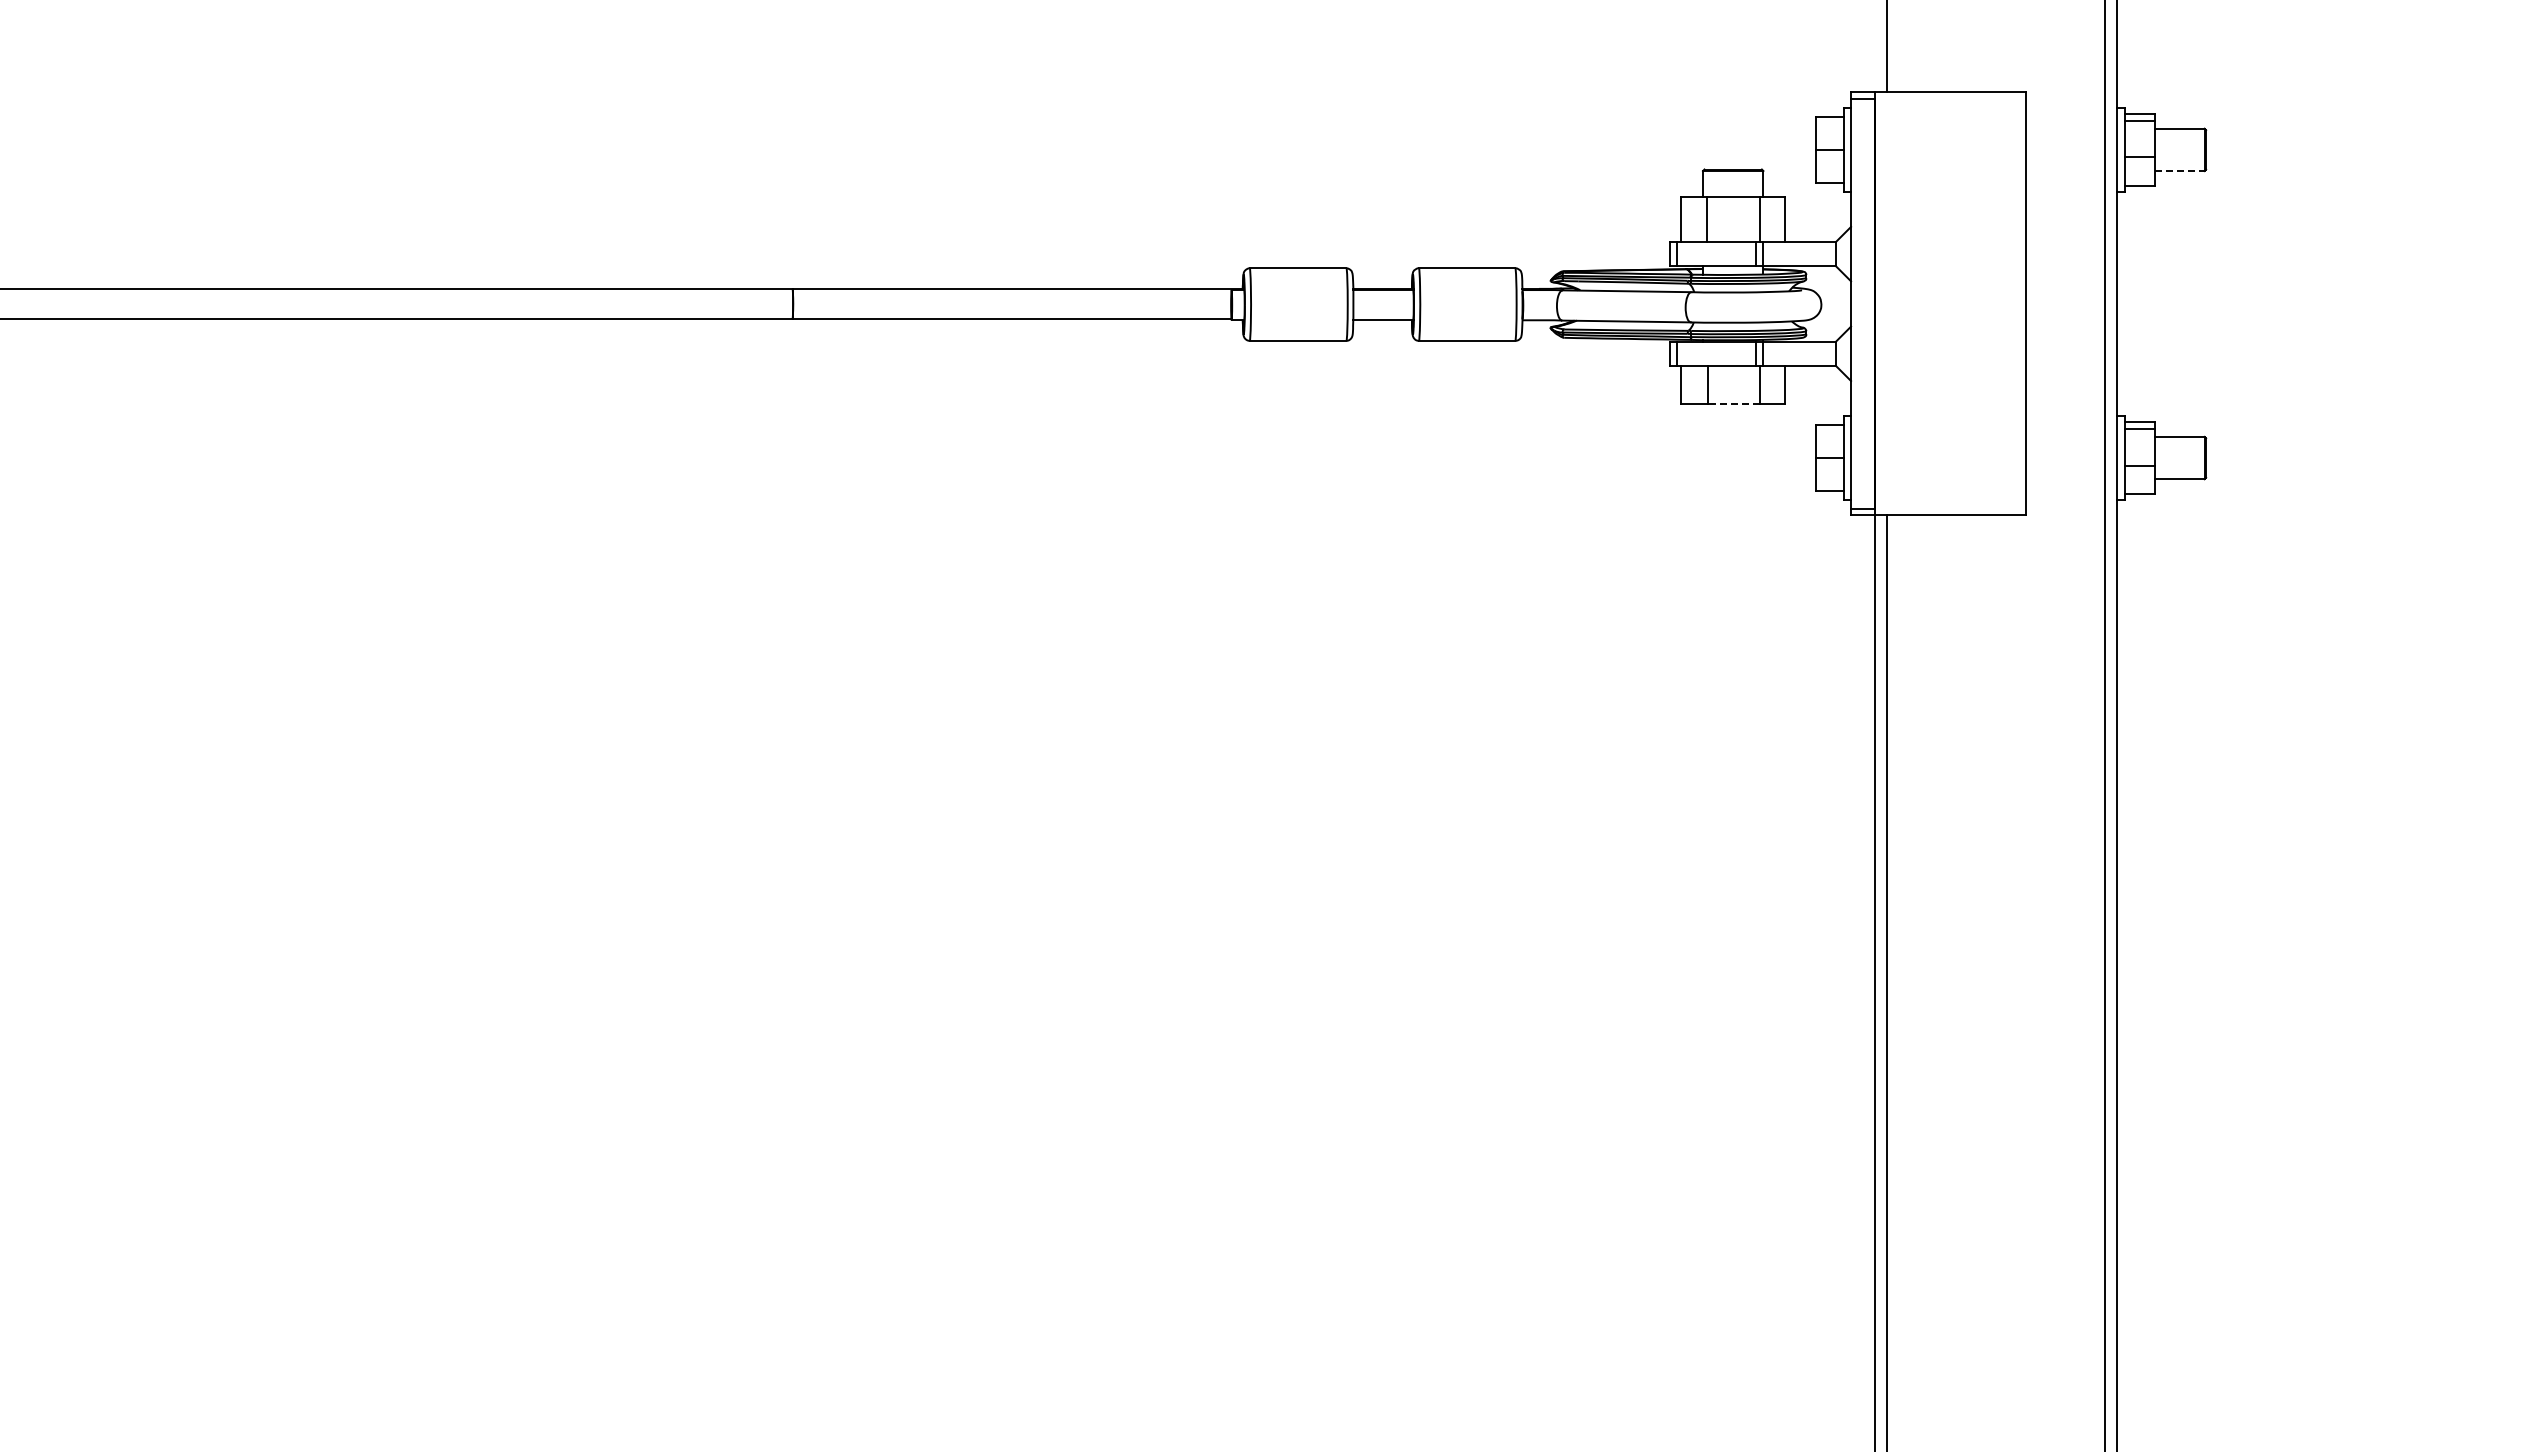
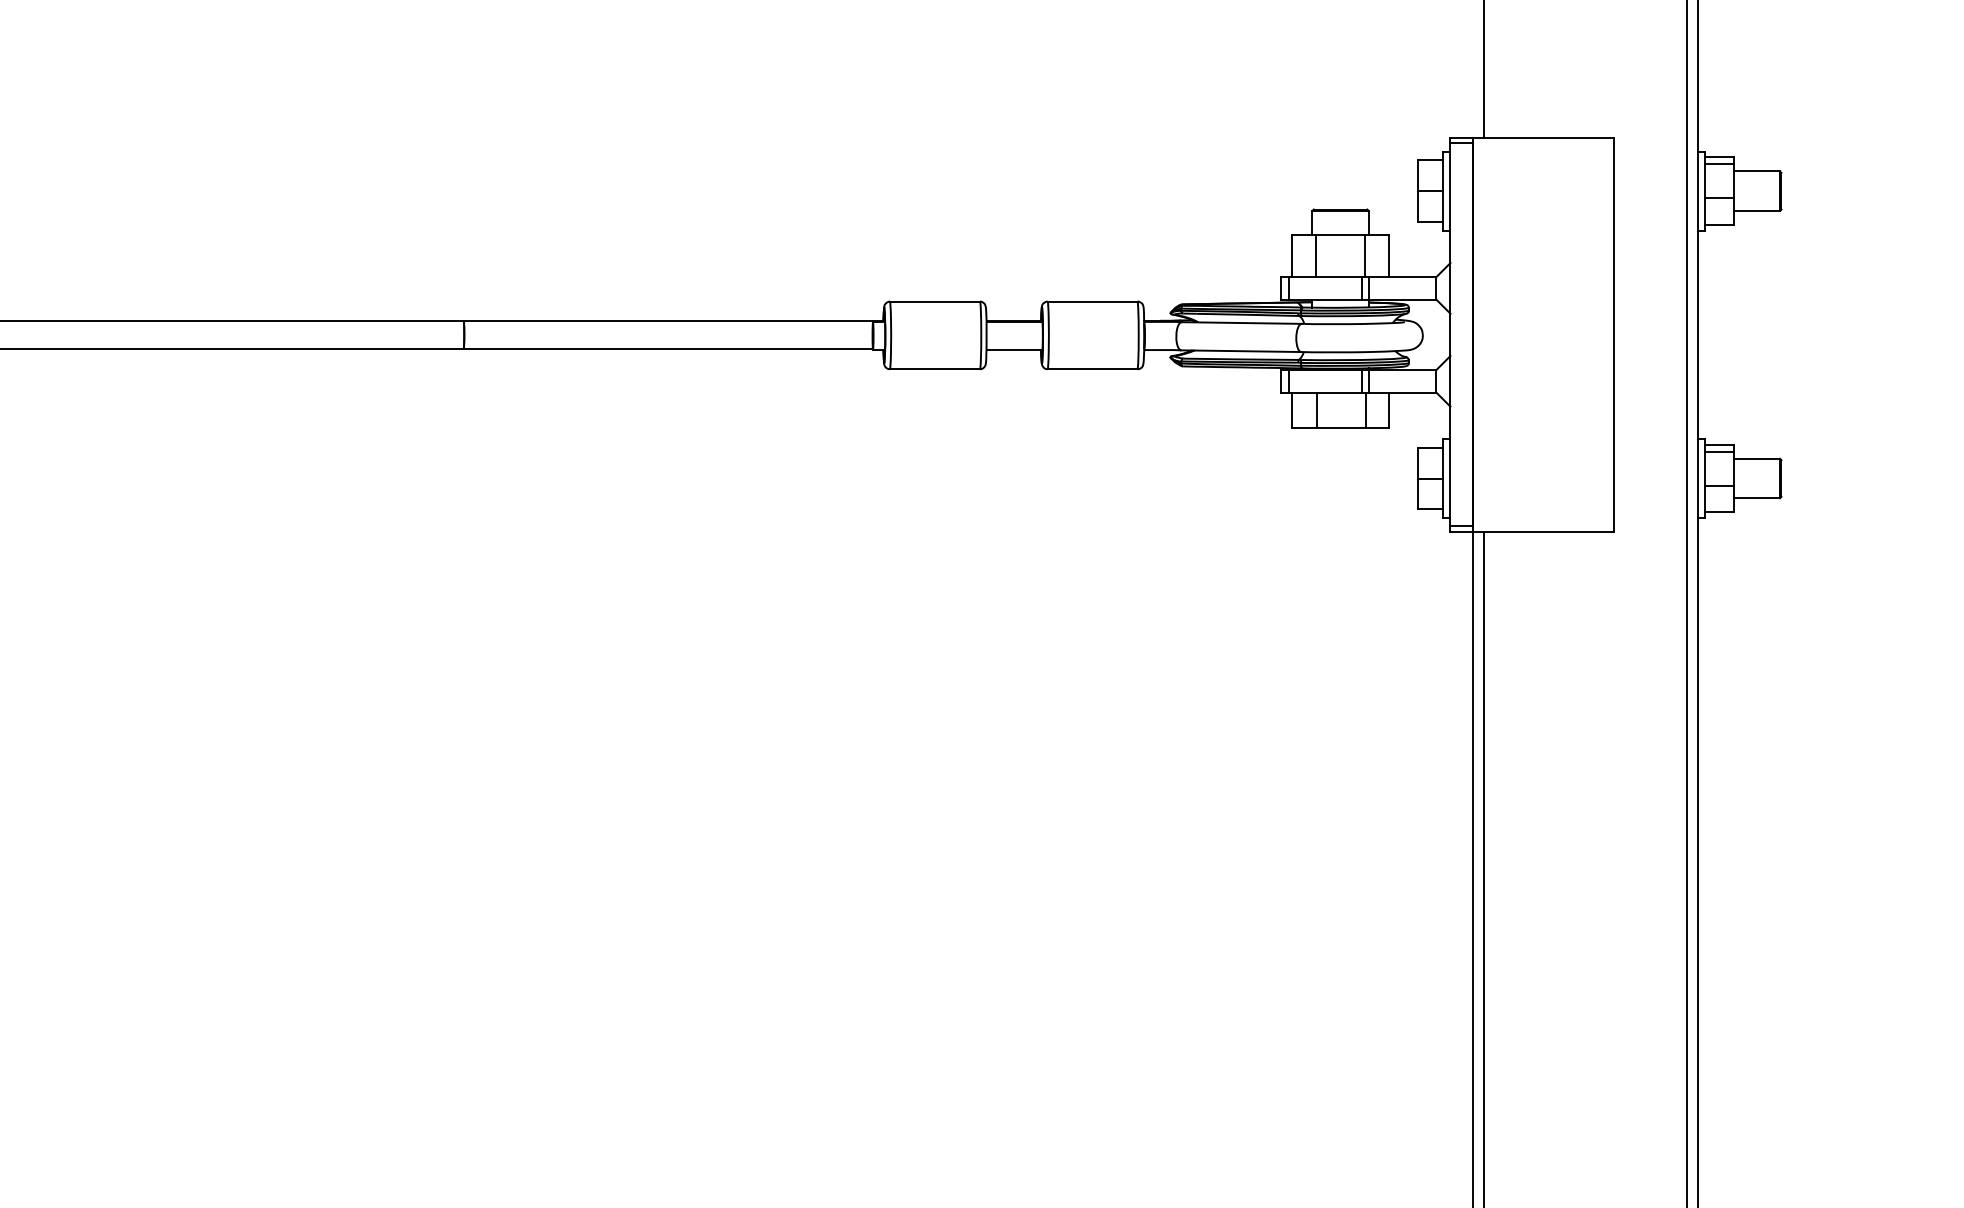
line: (2179, 171) -> (1756, 211), dashed -> solid
line: (1733, 403) -> (1340, 427), dashed -> solid

